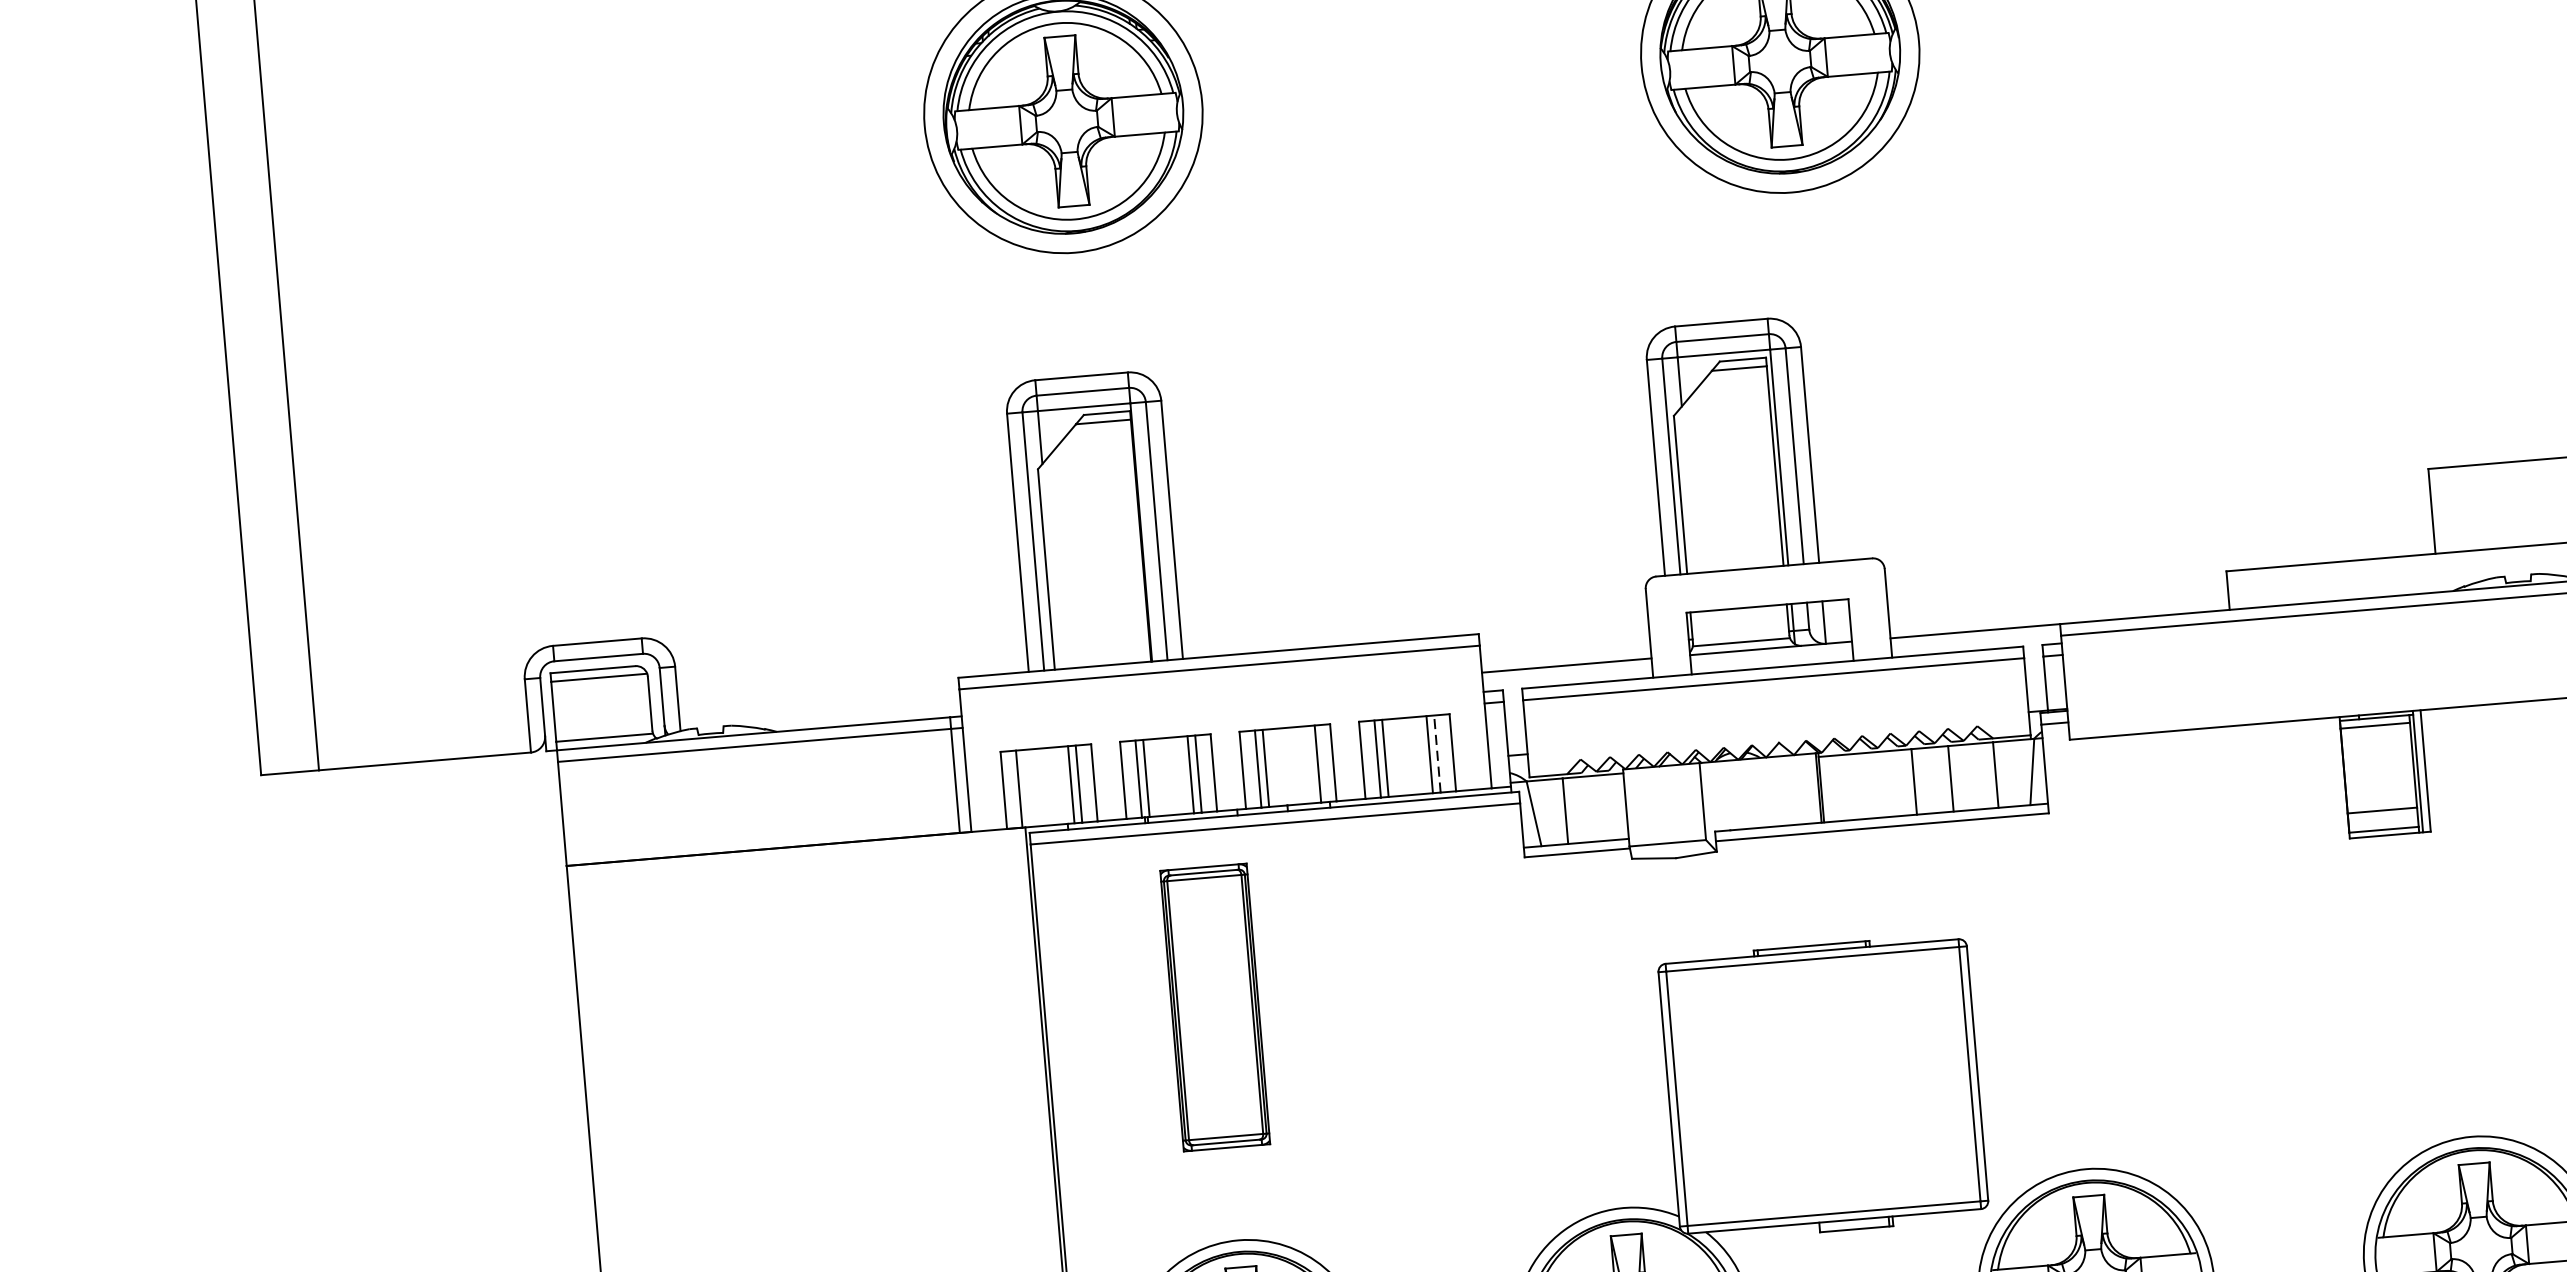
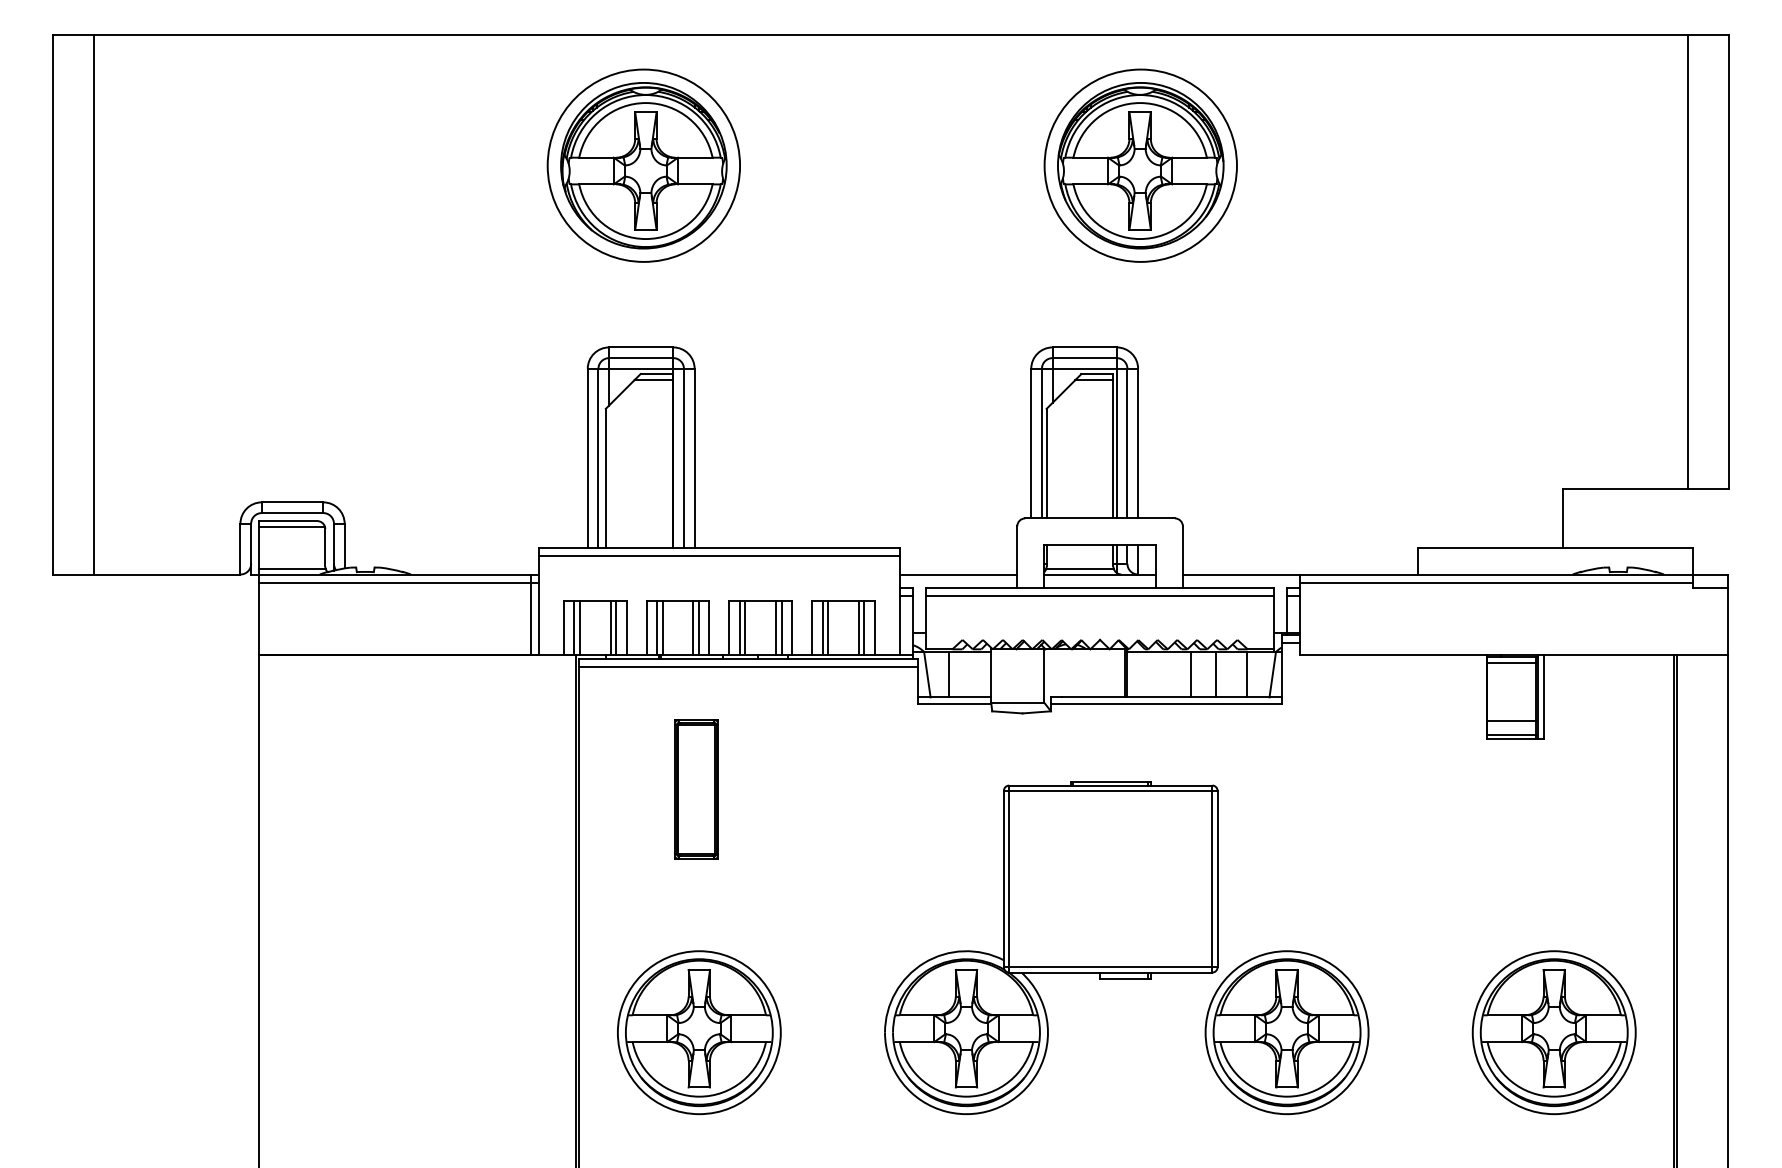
line: (1437, 753) -> (864, 627), dashed -> solid
line: (1310, 764) -> (776, 627), added
line: (1026, 787) -> (579, 627), added
part: (1214, 1007) -> (696, 789), size x0.71

